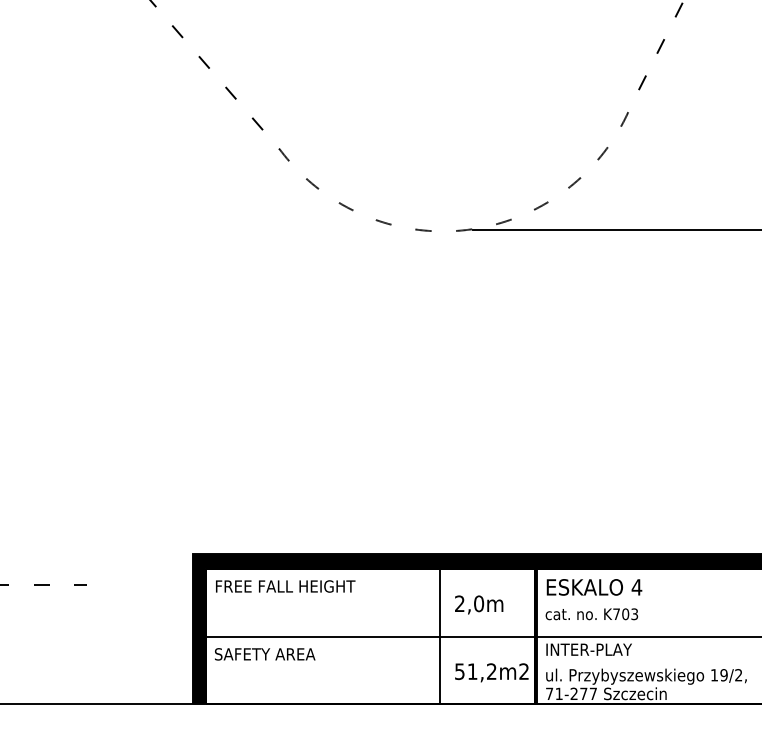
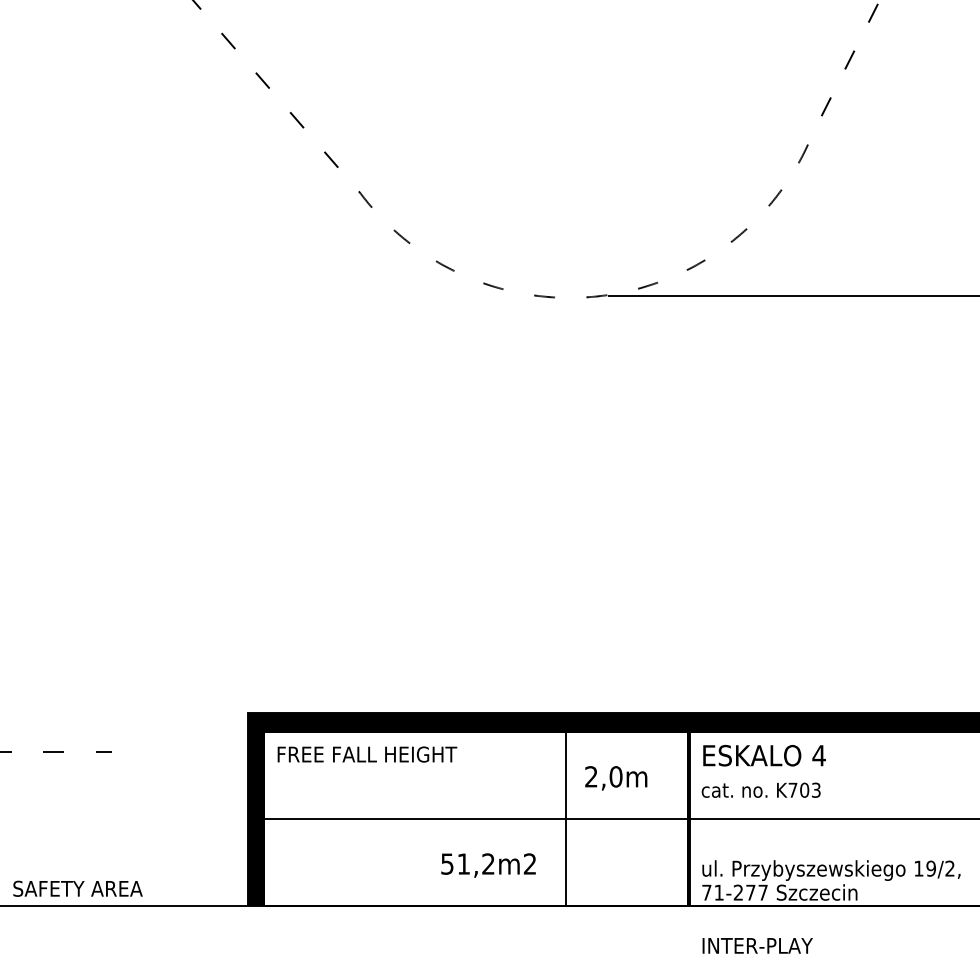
text: (589, 649) -> (757, 945), moved
text: (264, 654) -> (77, 888), moved
text: (491, 672) -> (488, 865), moved

